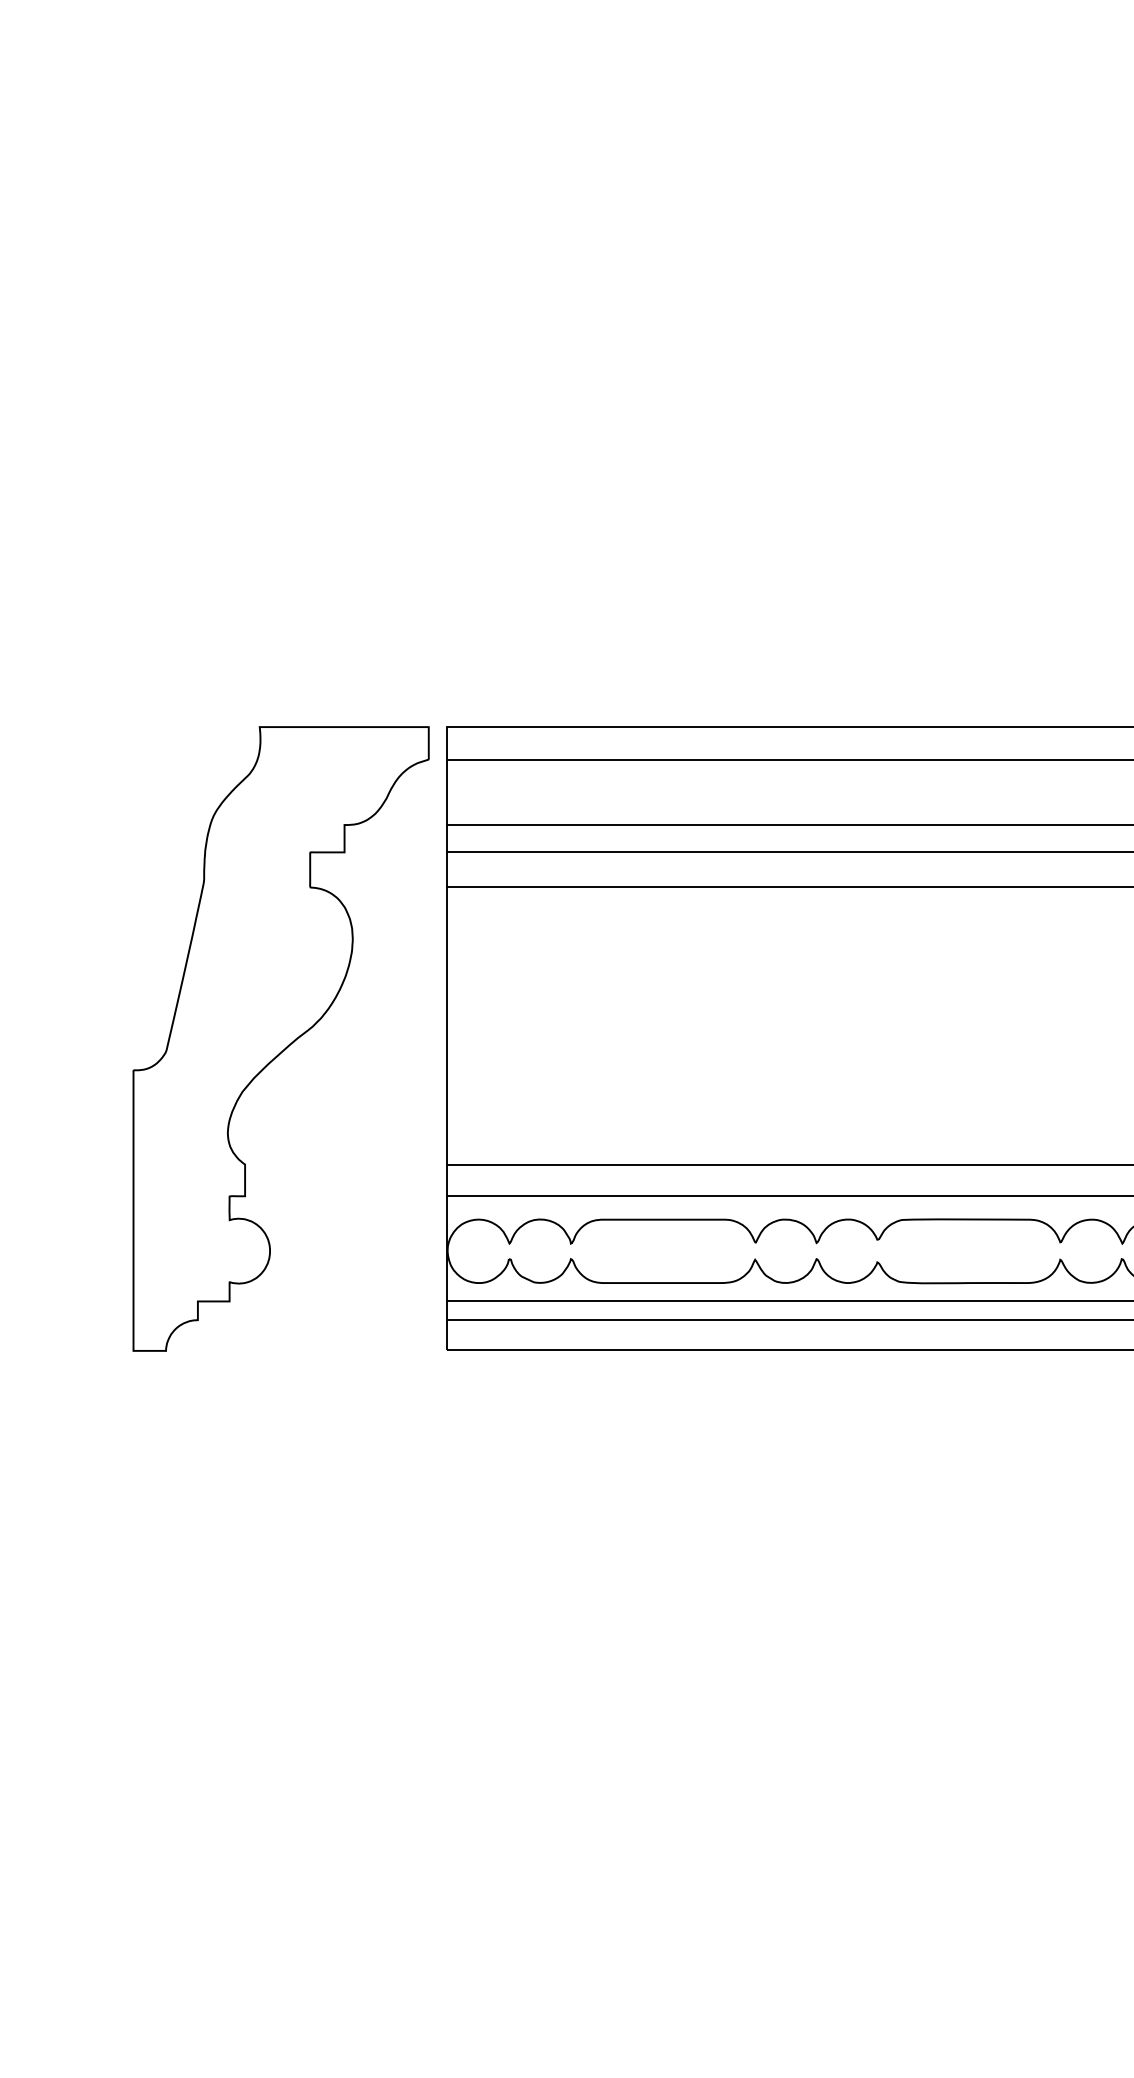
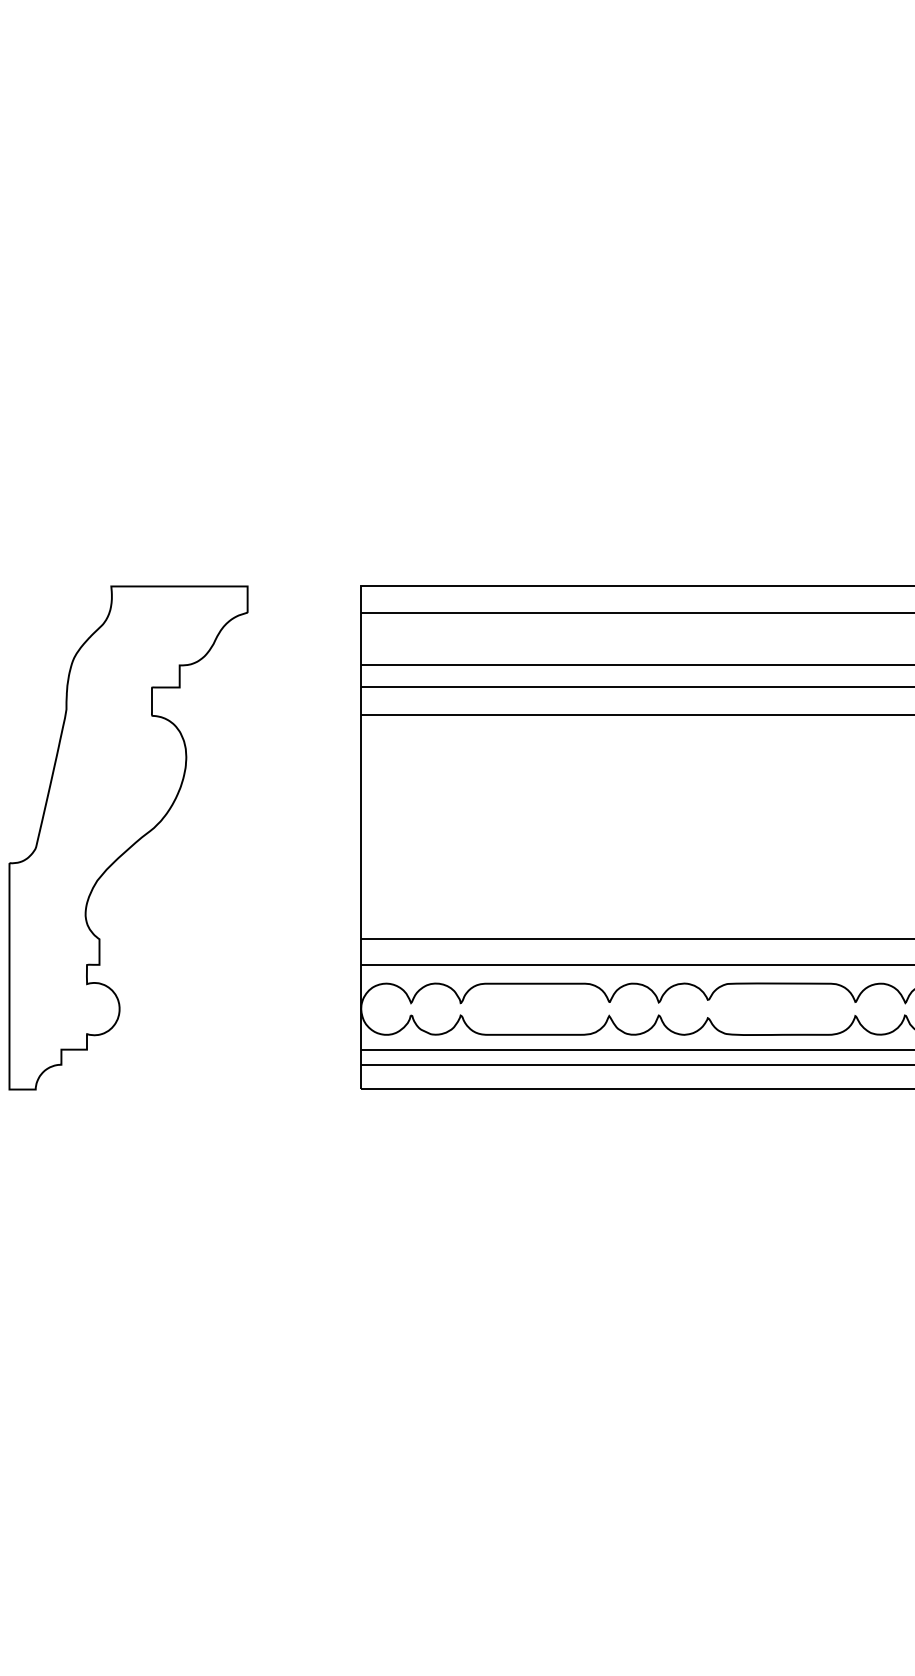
part: (280, 1038) -> (128, 837), moved

